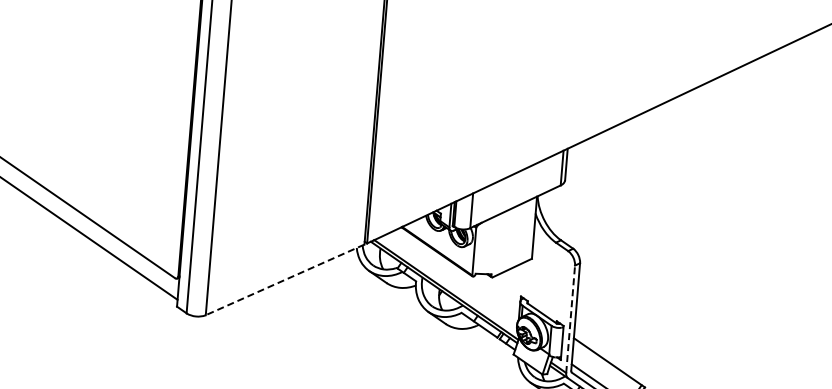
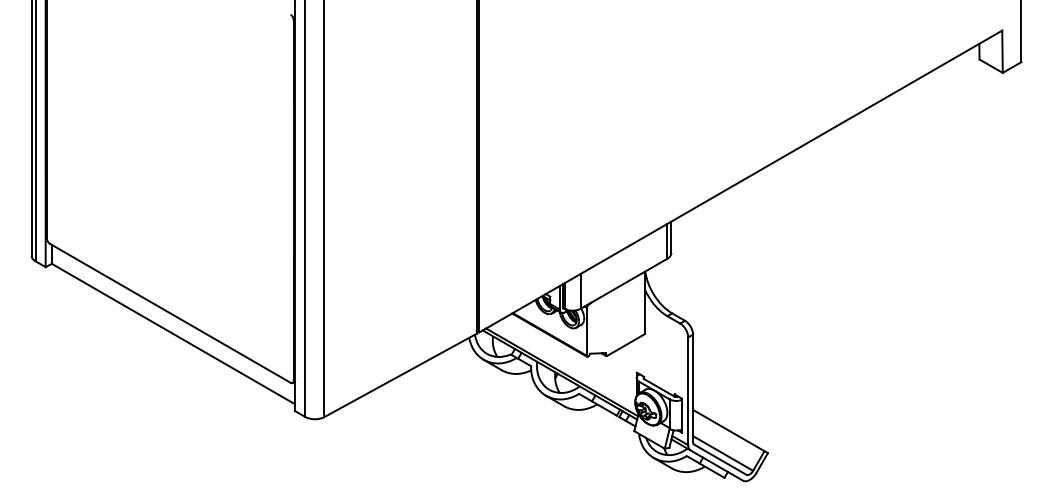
line: (285, 279) -> (400, 375), dashed -> solid
line: (570, 319) -> (688, 391), dashed -> solid

